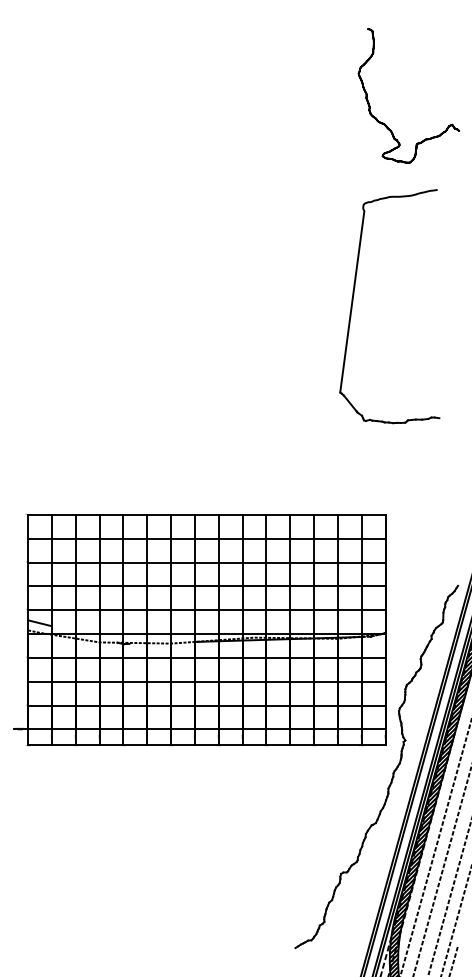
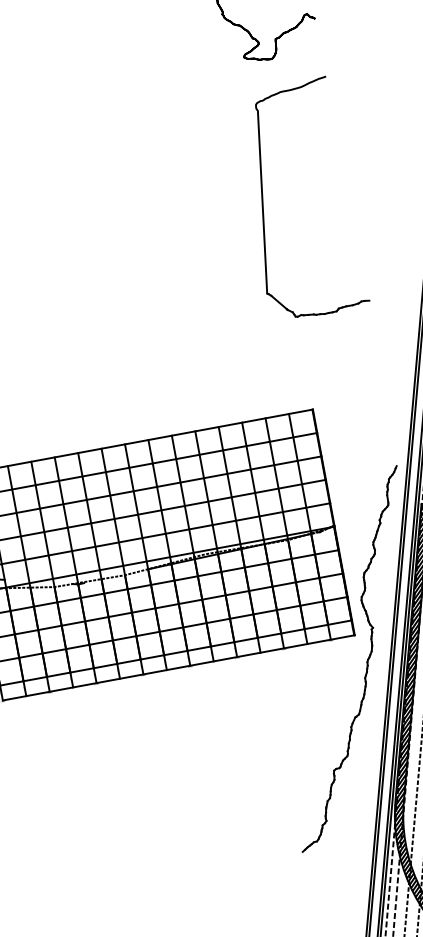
part: (353, 302) -> (263, 202), moved

